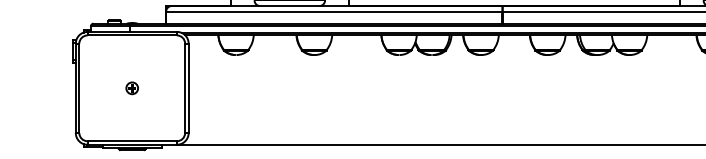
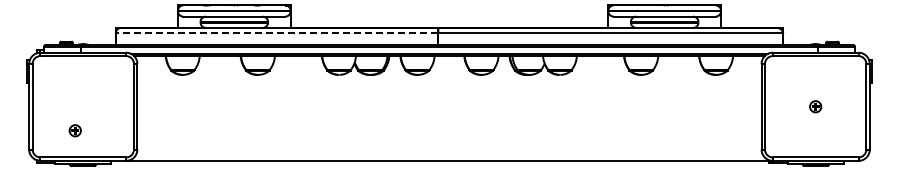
line: (333, 11) -> (276, 33), solid -> dashed
part: (131, 88) -> (74, 130), moved

